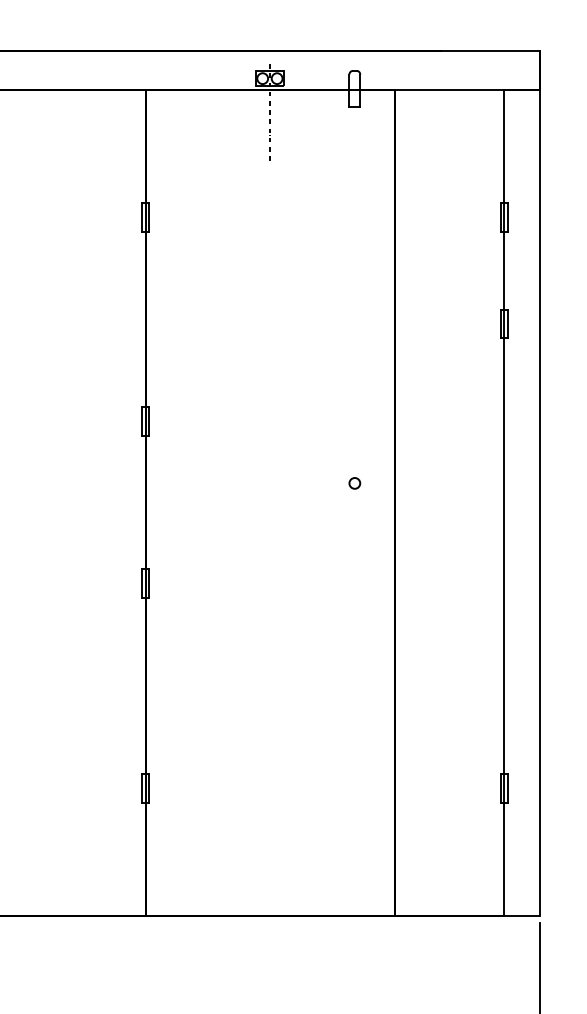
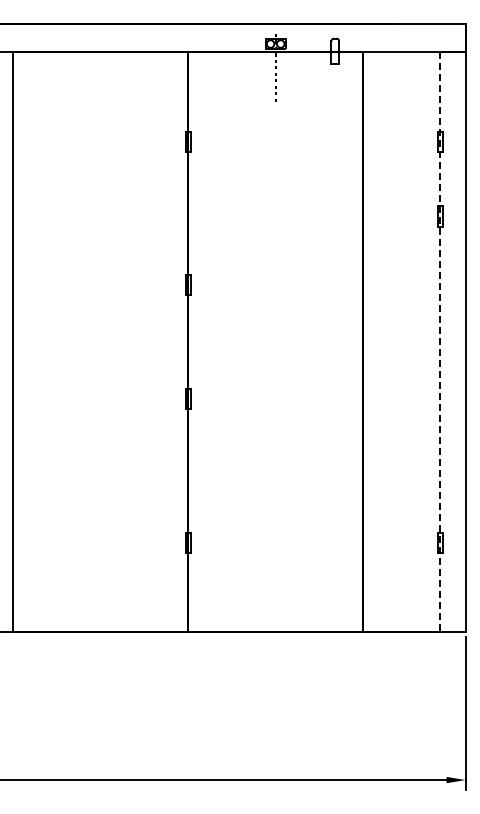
circle: (353, 482) -> (334, 327), removed
line: (504, 503) -> (440, 342), solid -> dashed

